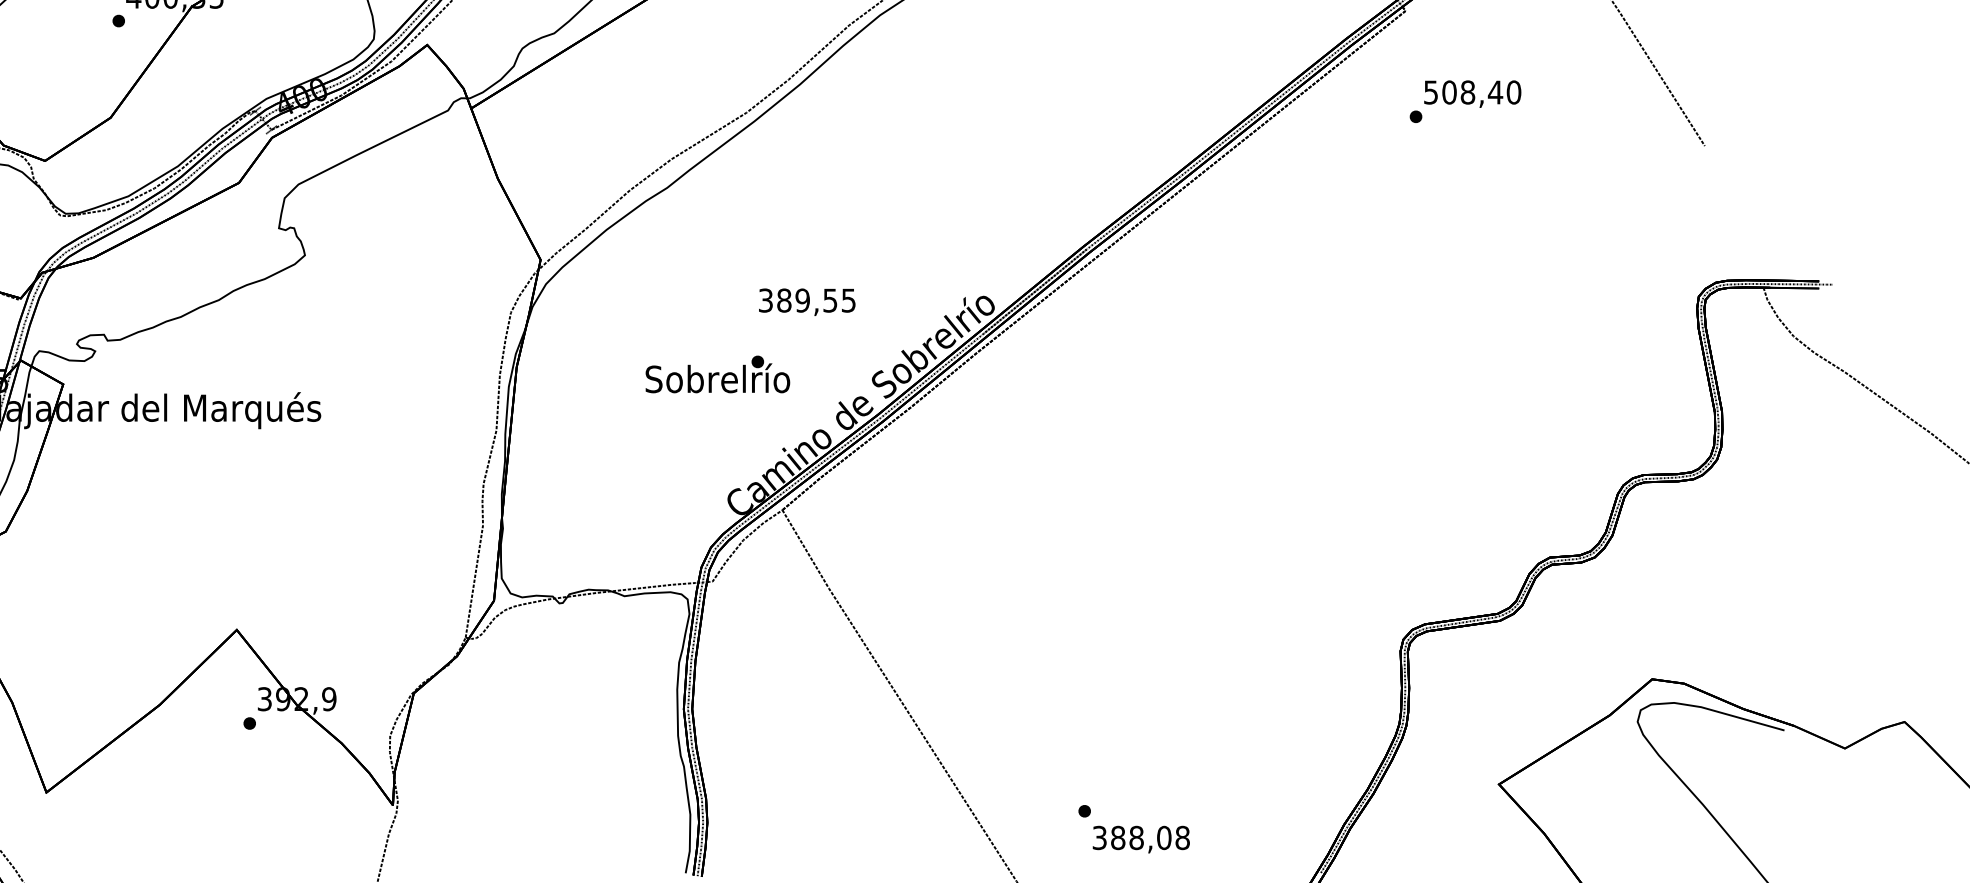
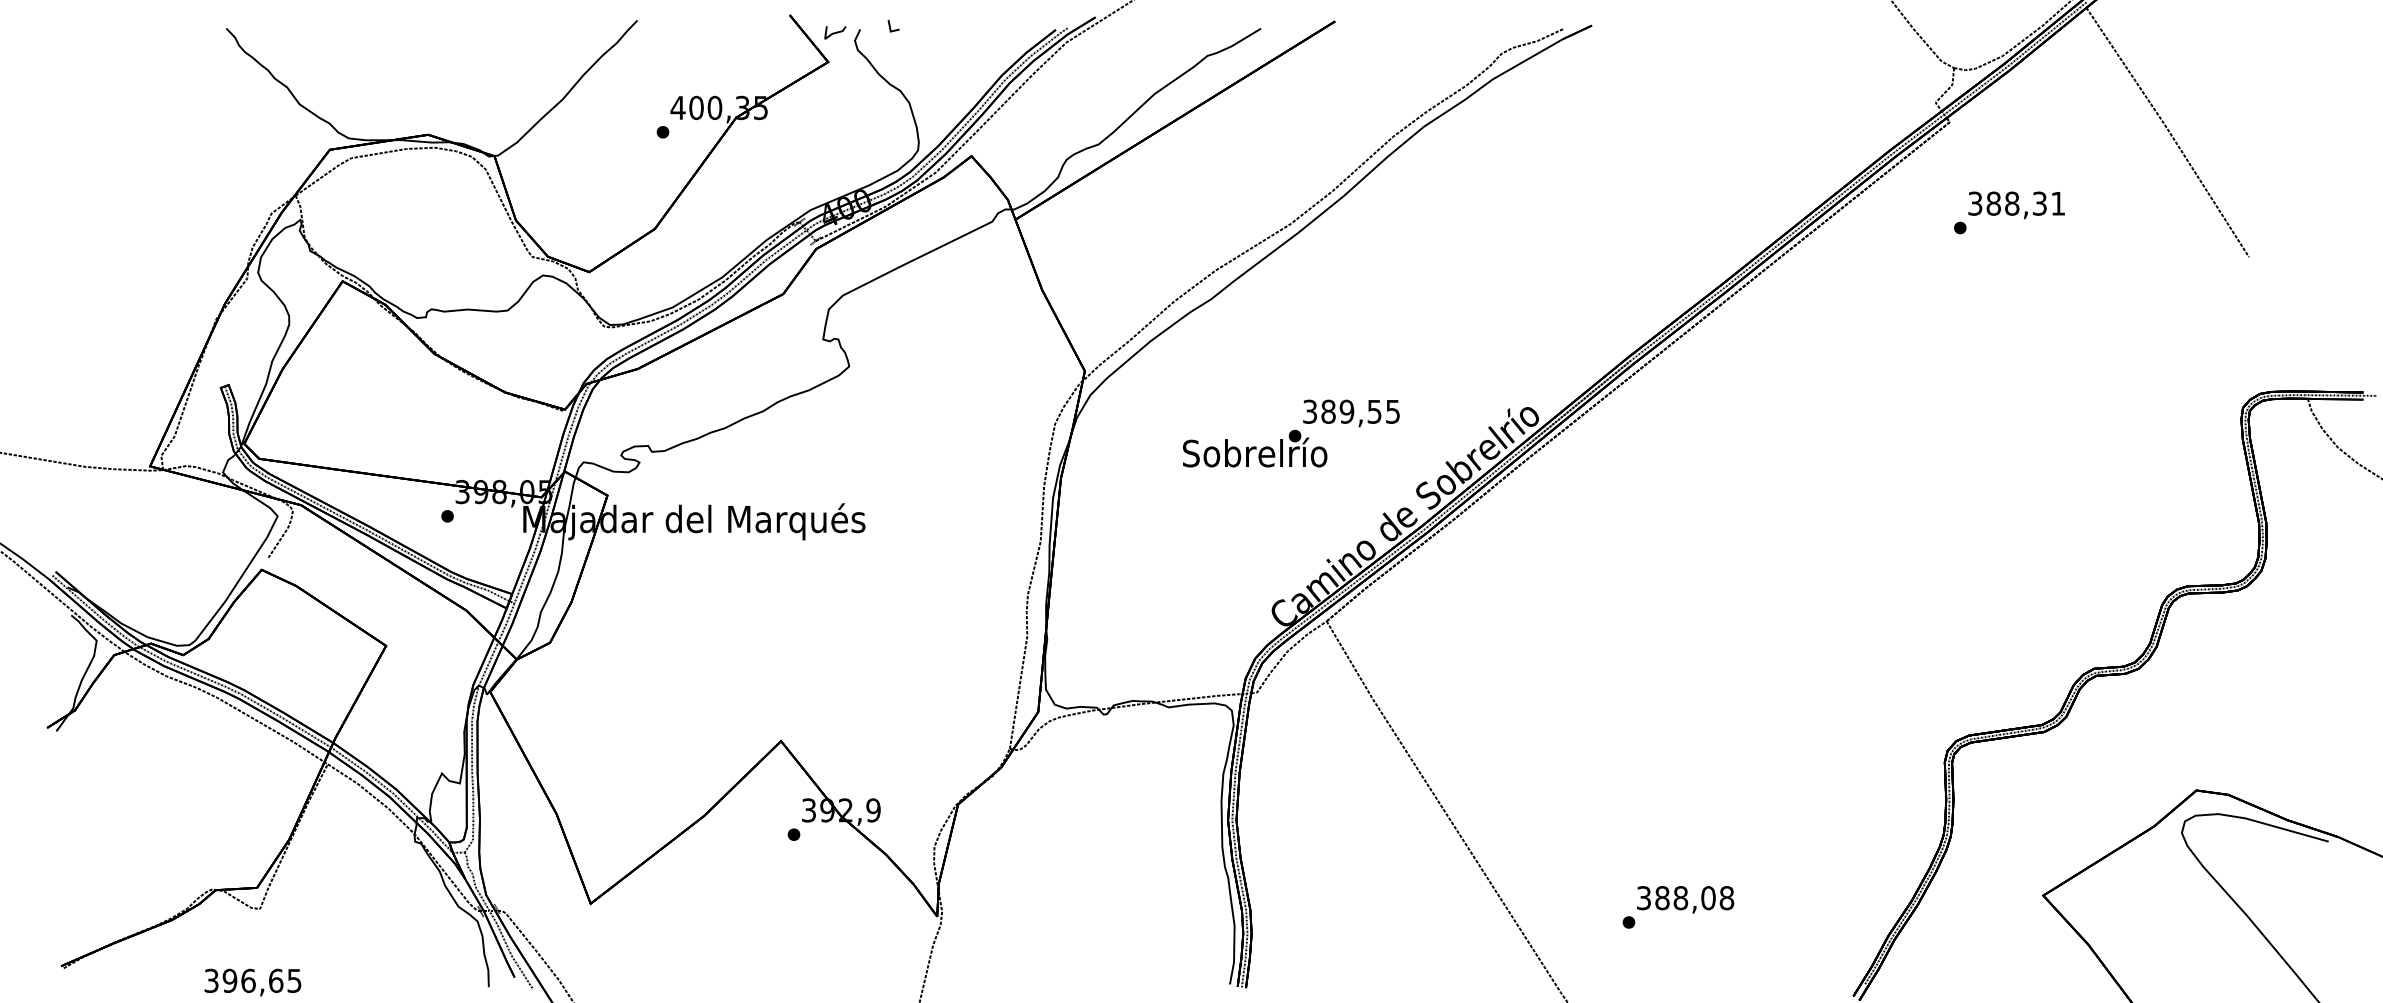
text: (1473, 92) -> (2017, 203), 508,40 -> 388,31
text: (718, 374) -> (1255, 448), moved
text: (1141, 839) -> (1685, 899), moved

